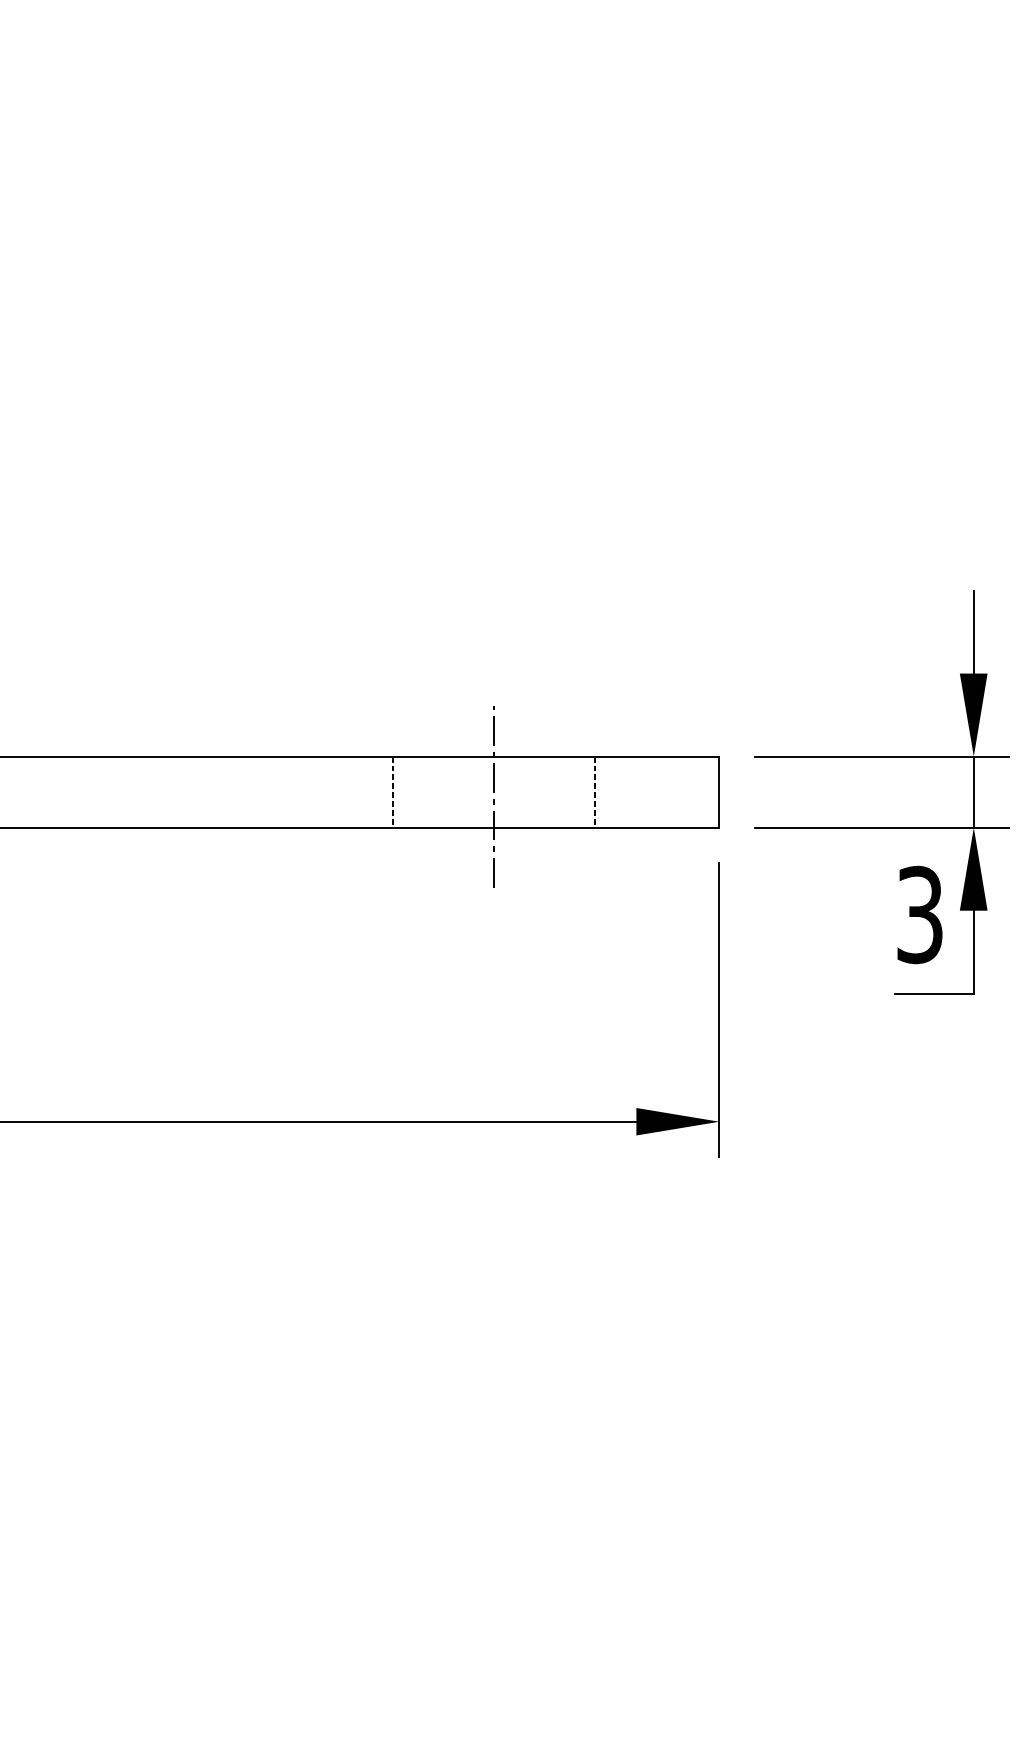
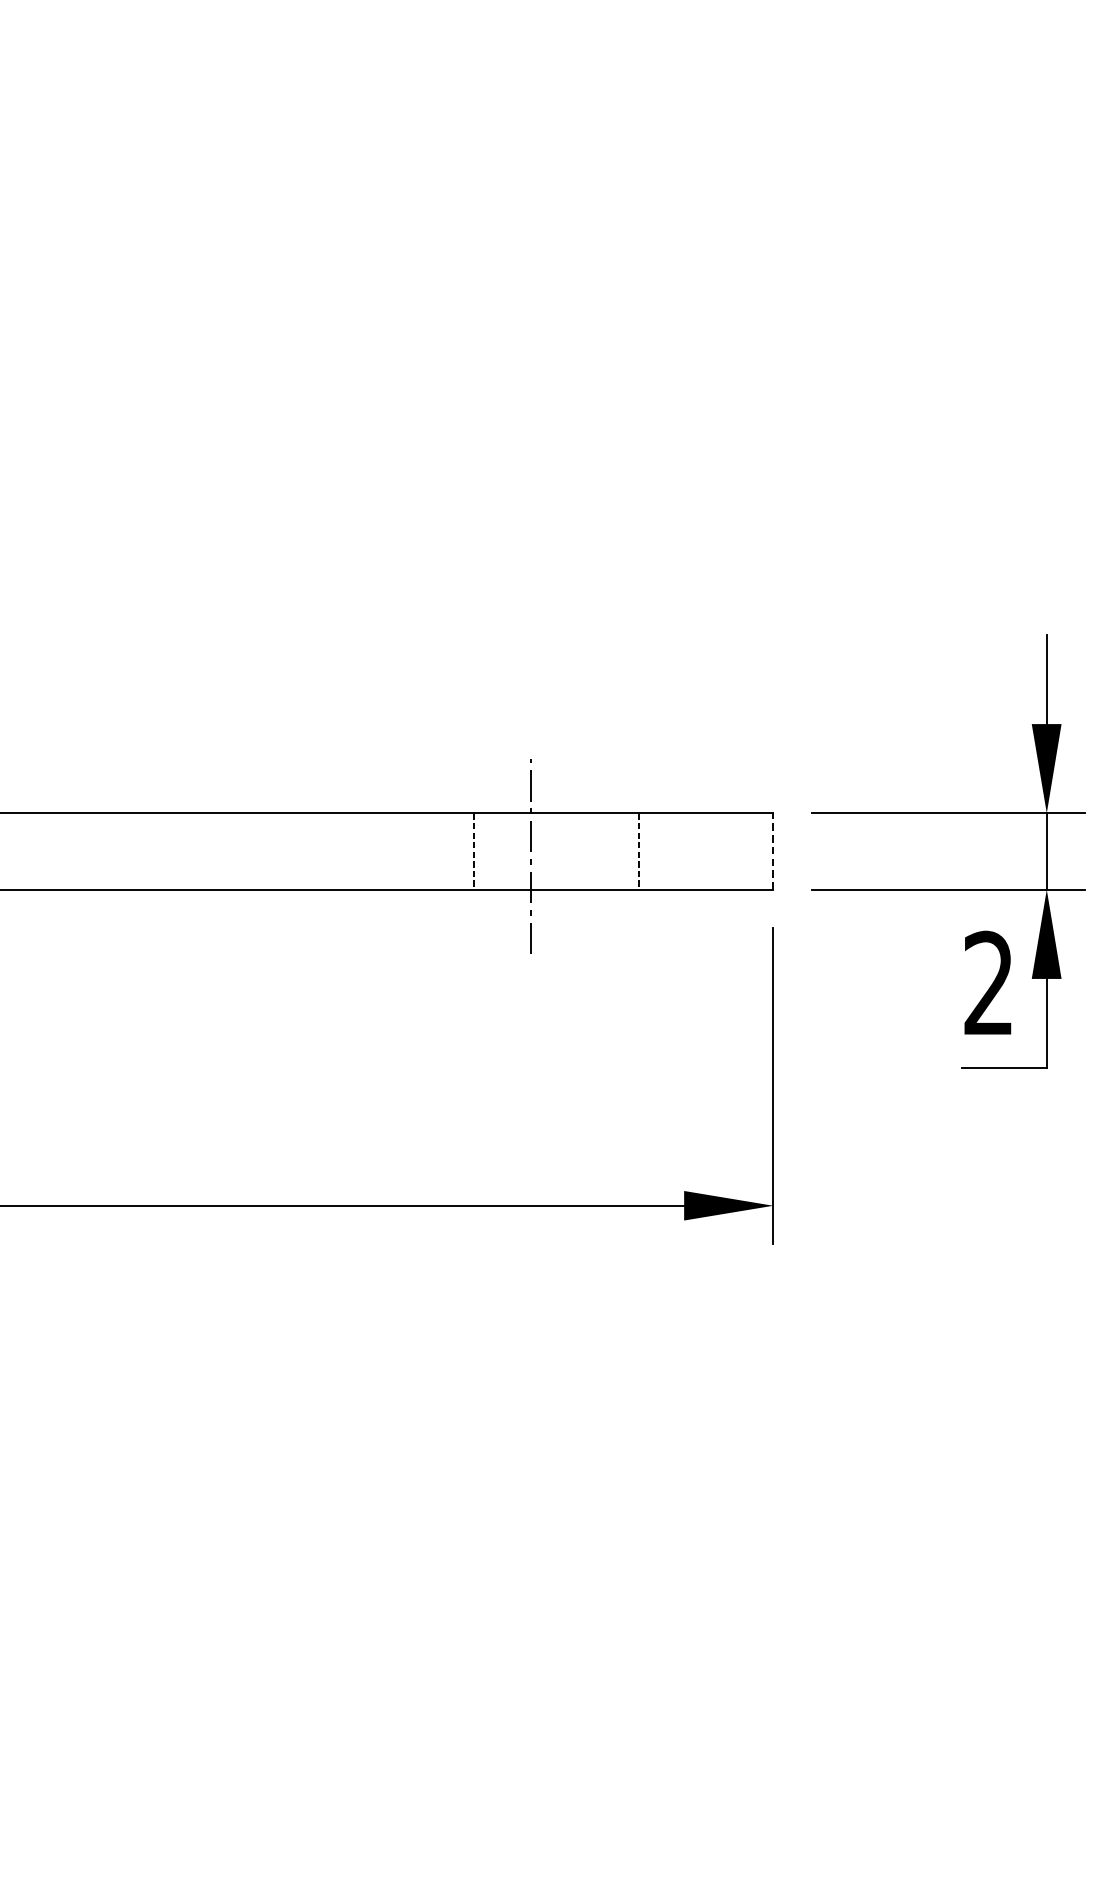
line: (393, 791) -> (474, 850), moved
line: (719, 792) -> (773, 851), solid -> dashed
text: (919, 915) -> (988, 984), 3 -> 2

